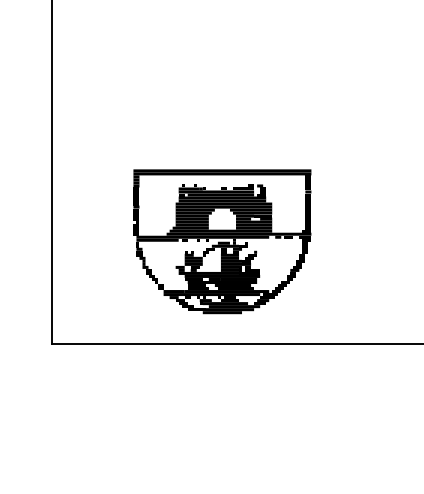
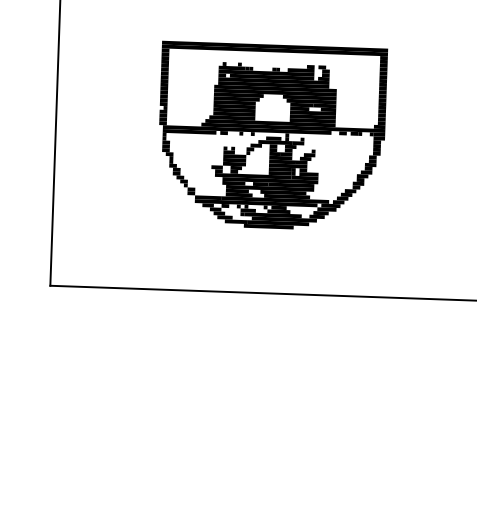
part: (222, 241) -> (272, 136), moved

